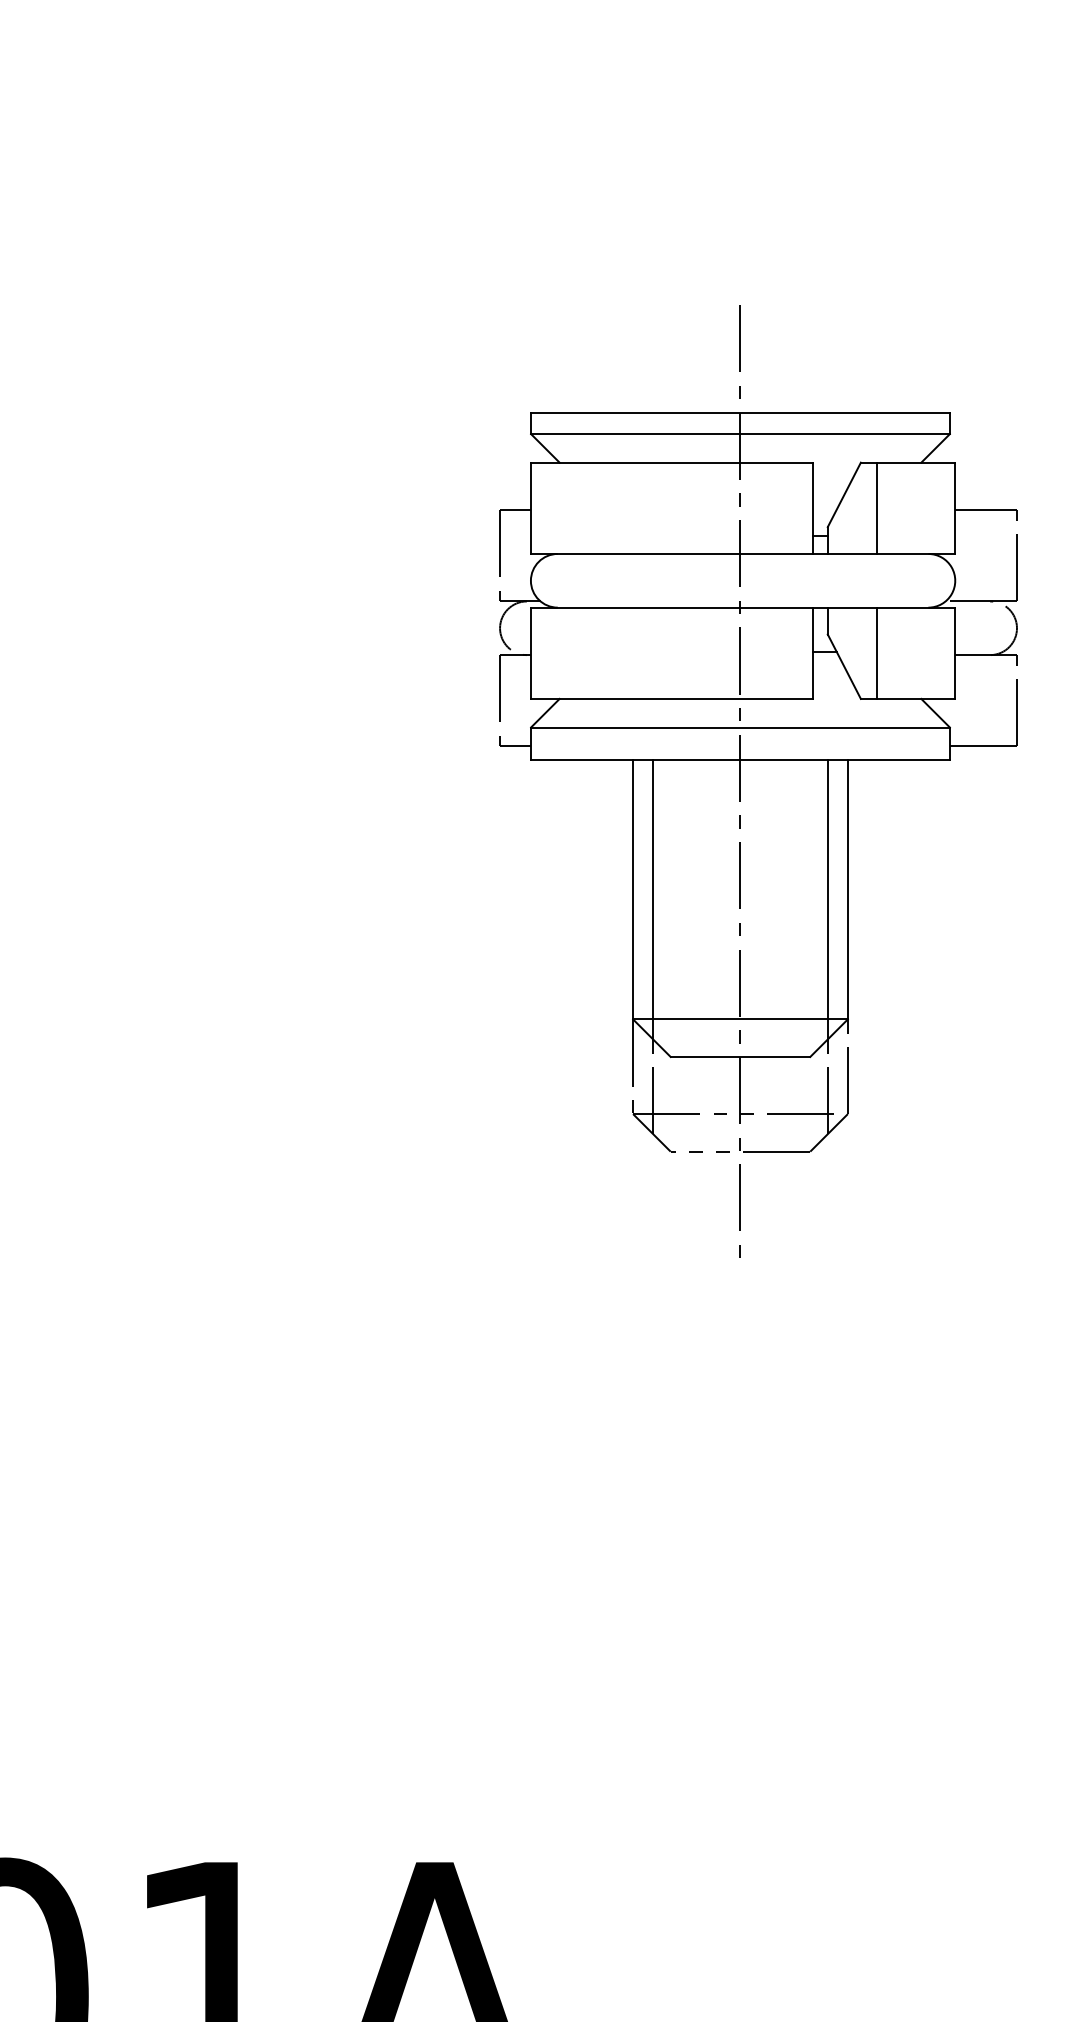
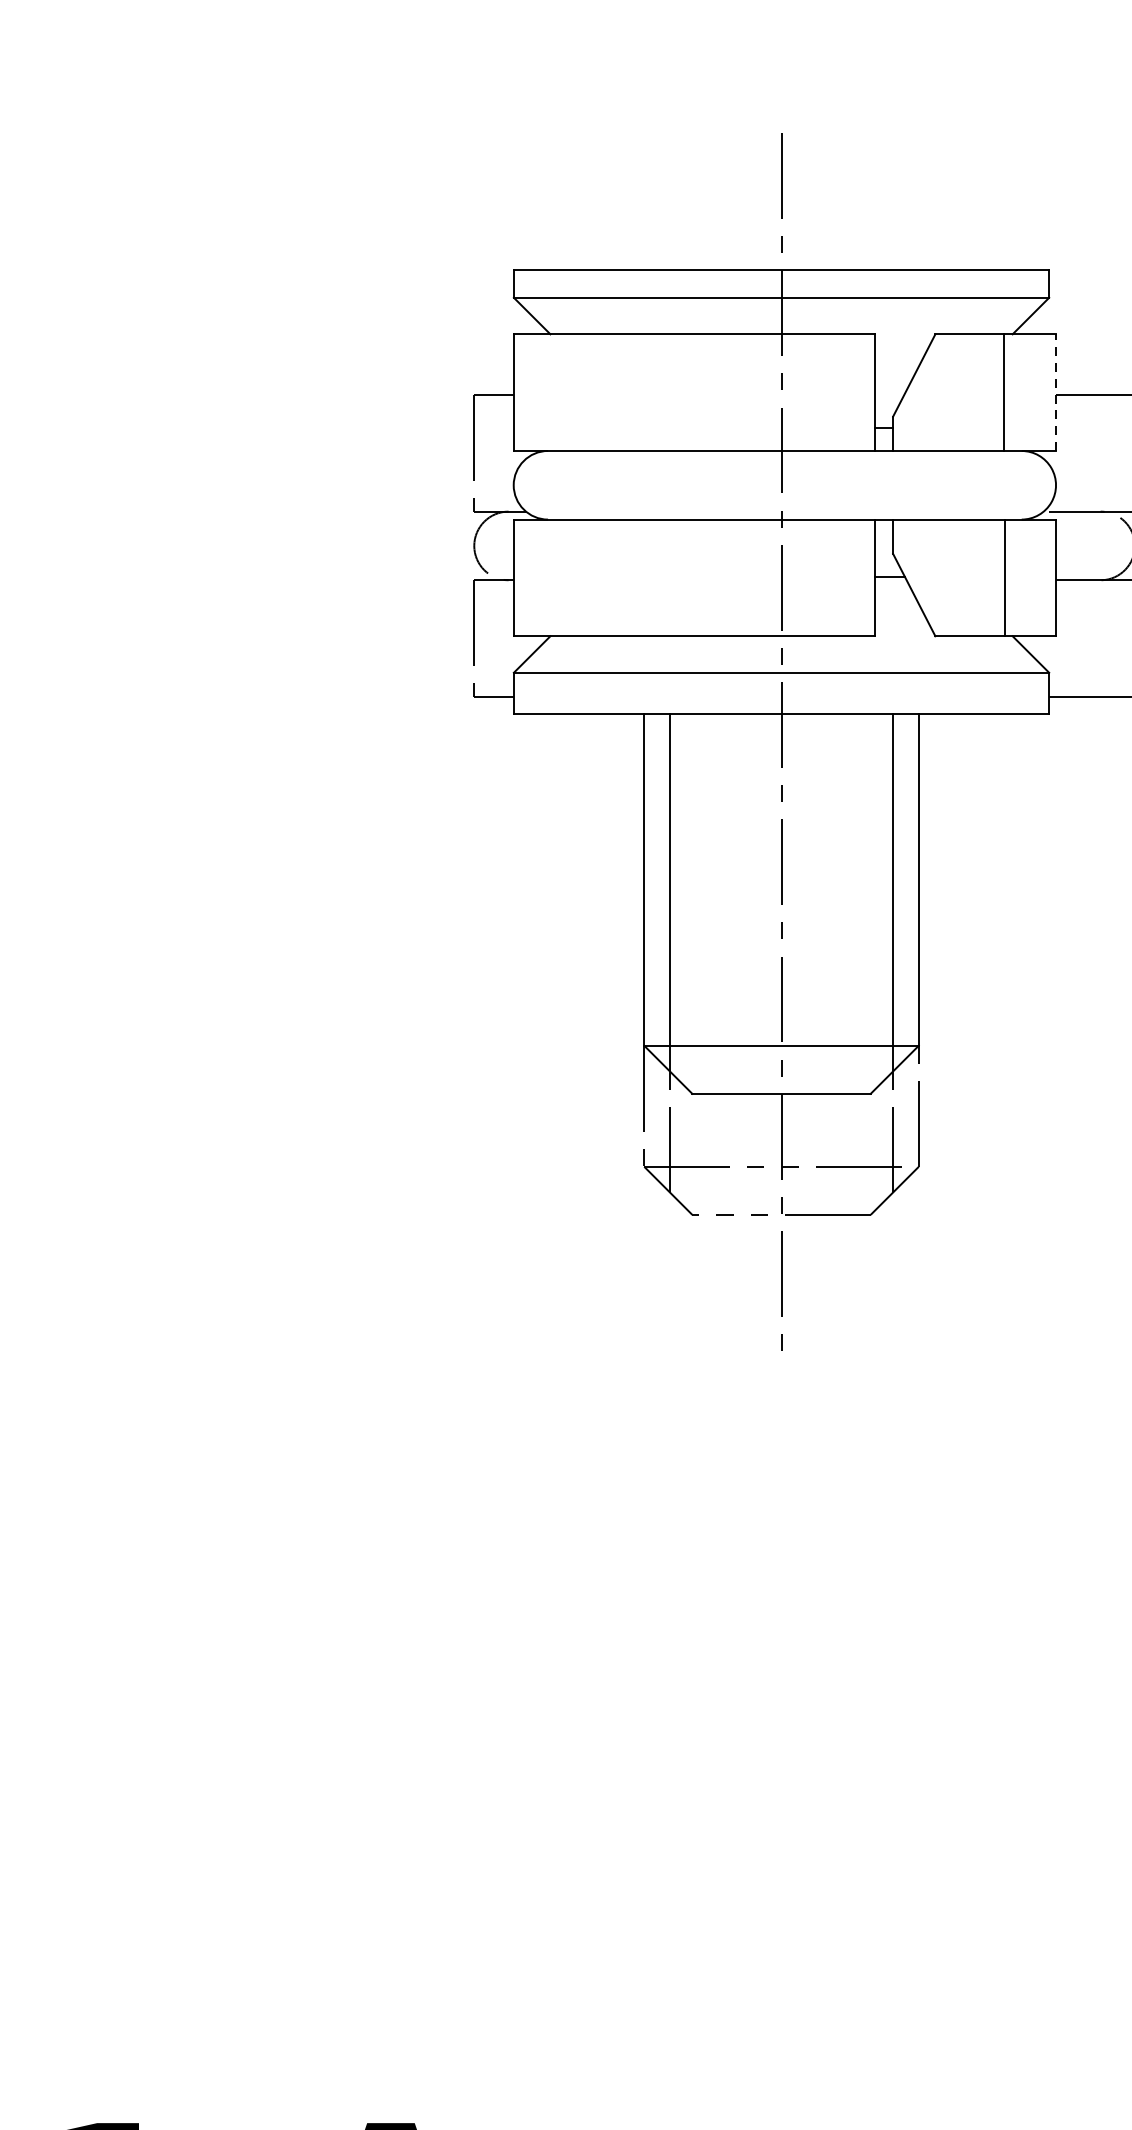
line: (877, 507) -> (1003, 391), moved
line: (955, 508) -> (1056, 392), solid -> dashed
line: (877, 652) -> (1005, 576), moved

